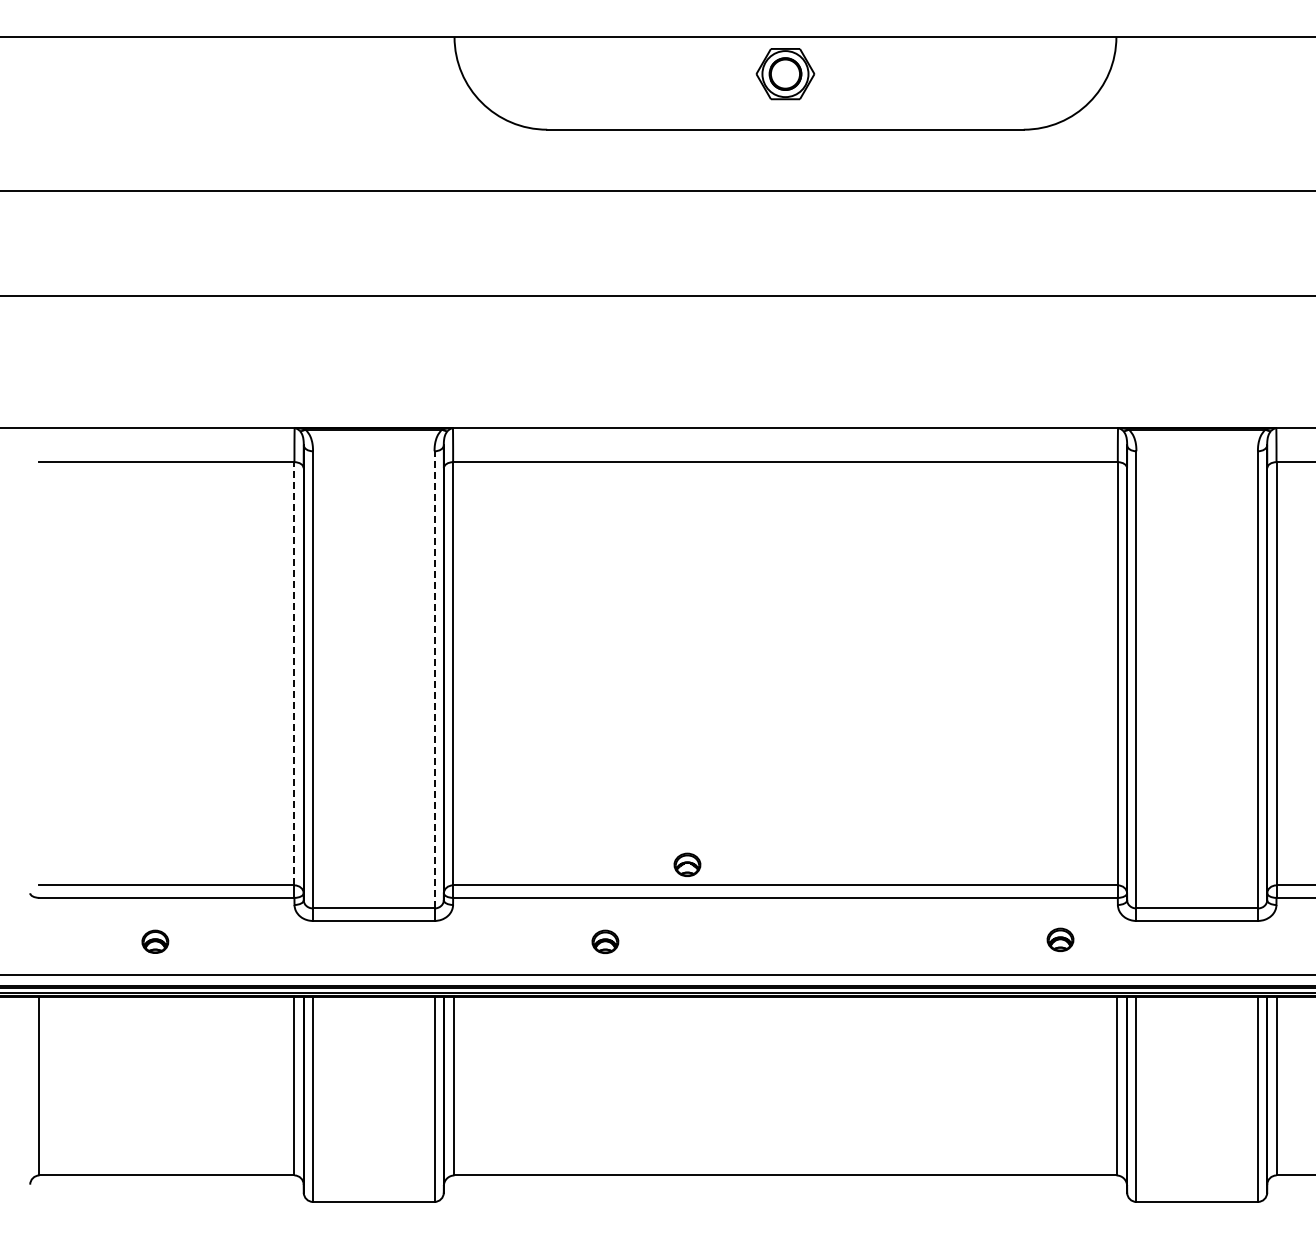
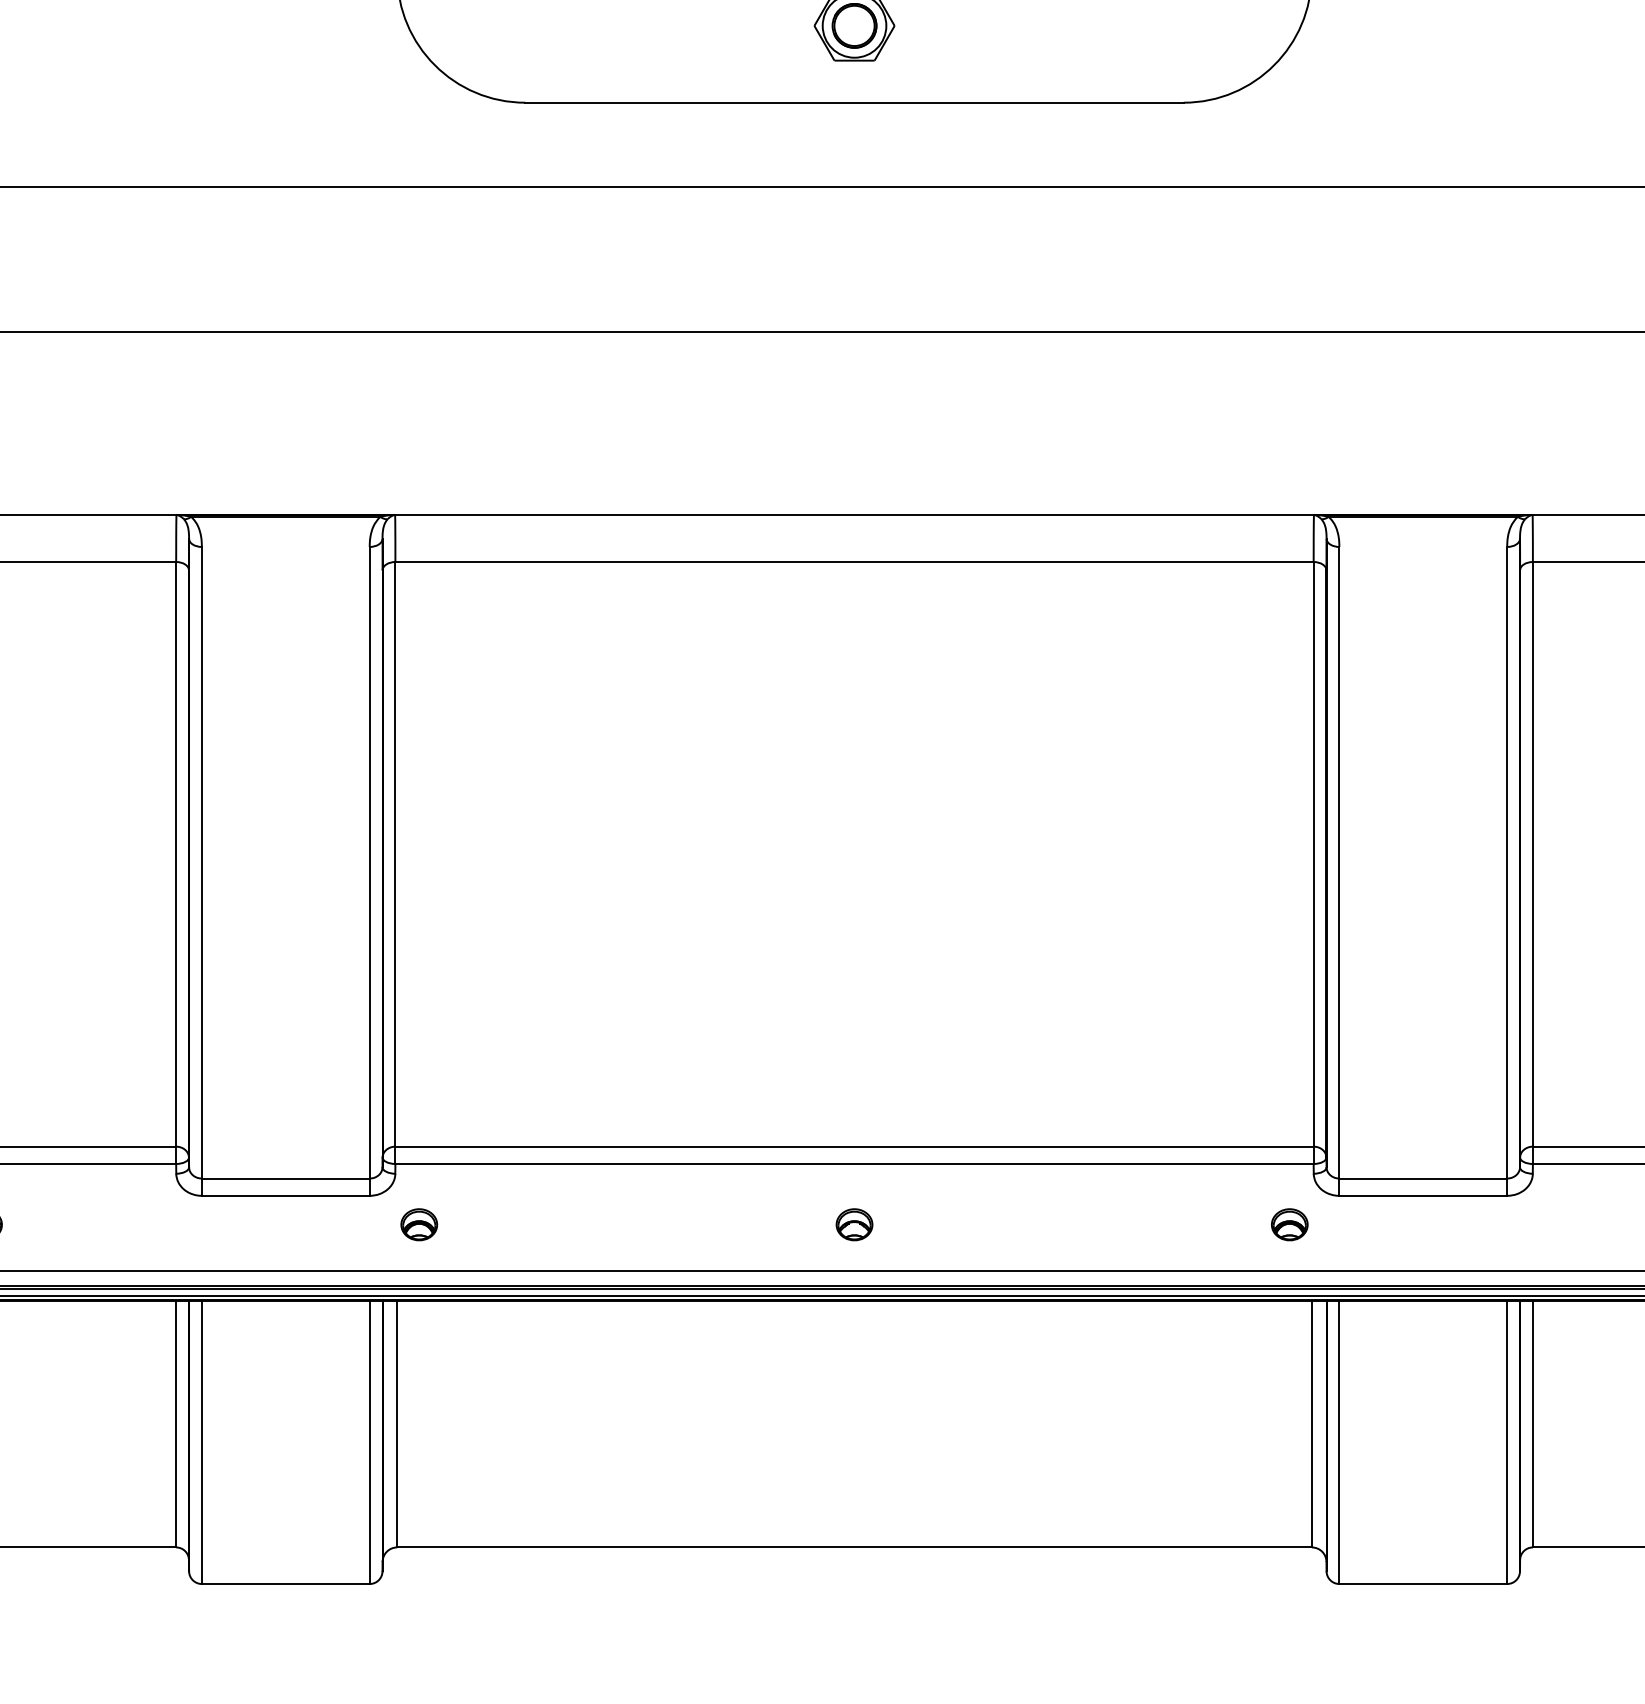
line: (294, 673) -> (176, 853), dashed -> solid
line: (434, 679) -> (369, 862), dashed -> solid
part: (687, 864) -> (854, 1224), moved
part: (1060, 939) -> (1289, 1224), moved
part: (605, 941) -> (419, 1224), moved

